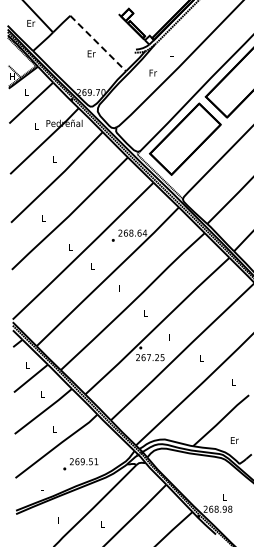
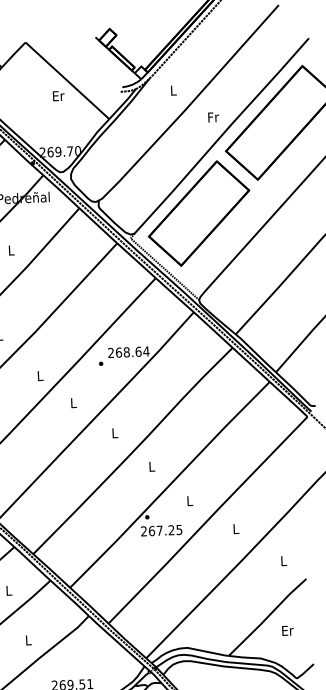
line: (98, 43) -> (67, 80), dashed -> solid
text: (153, 72) -> (213, 116), moved
text: (234, 440) -> (287, 630), moved

